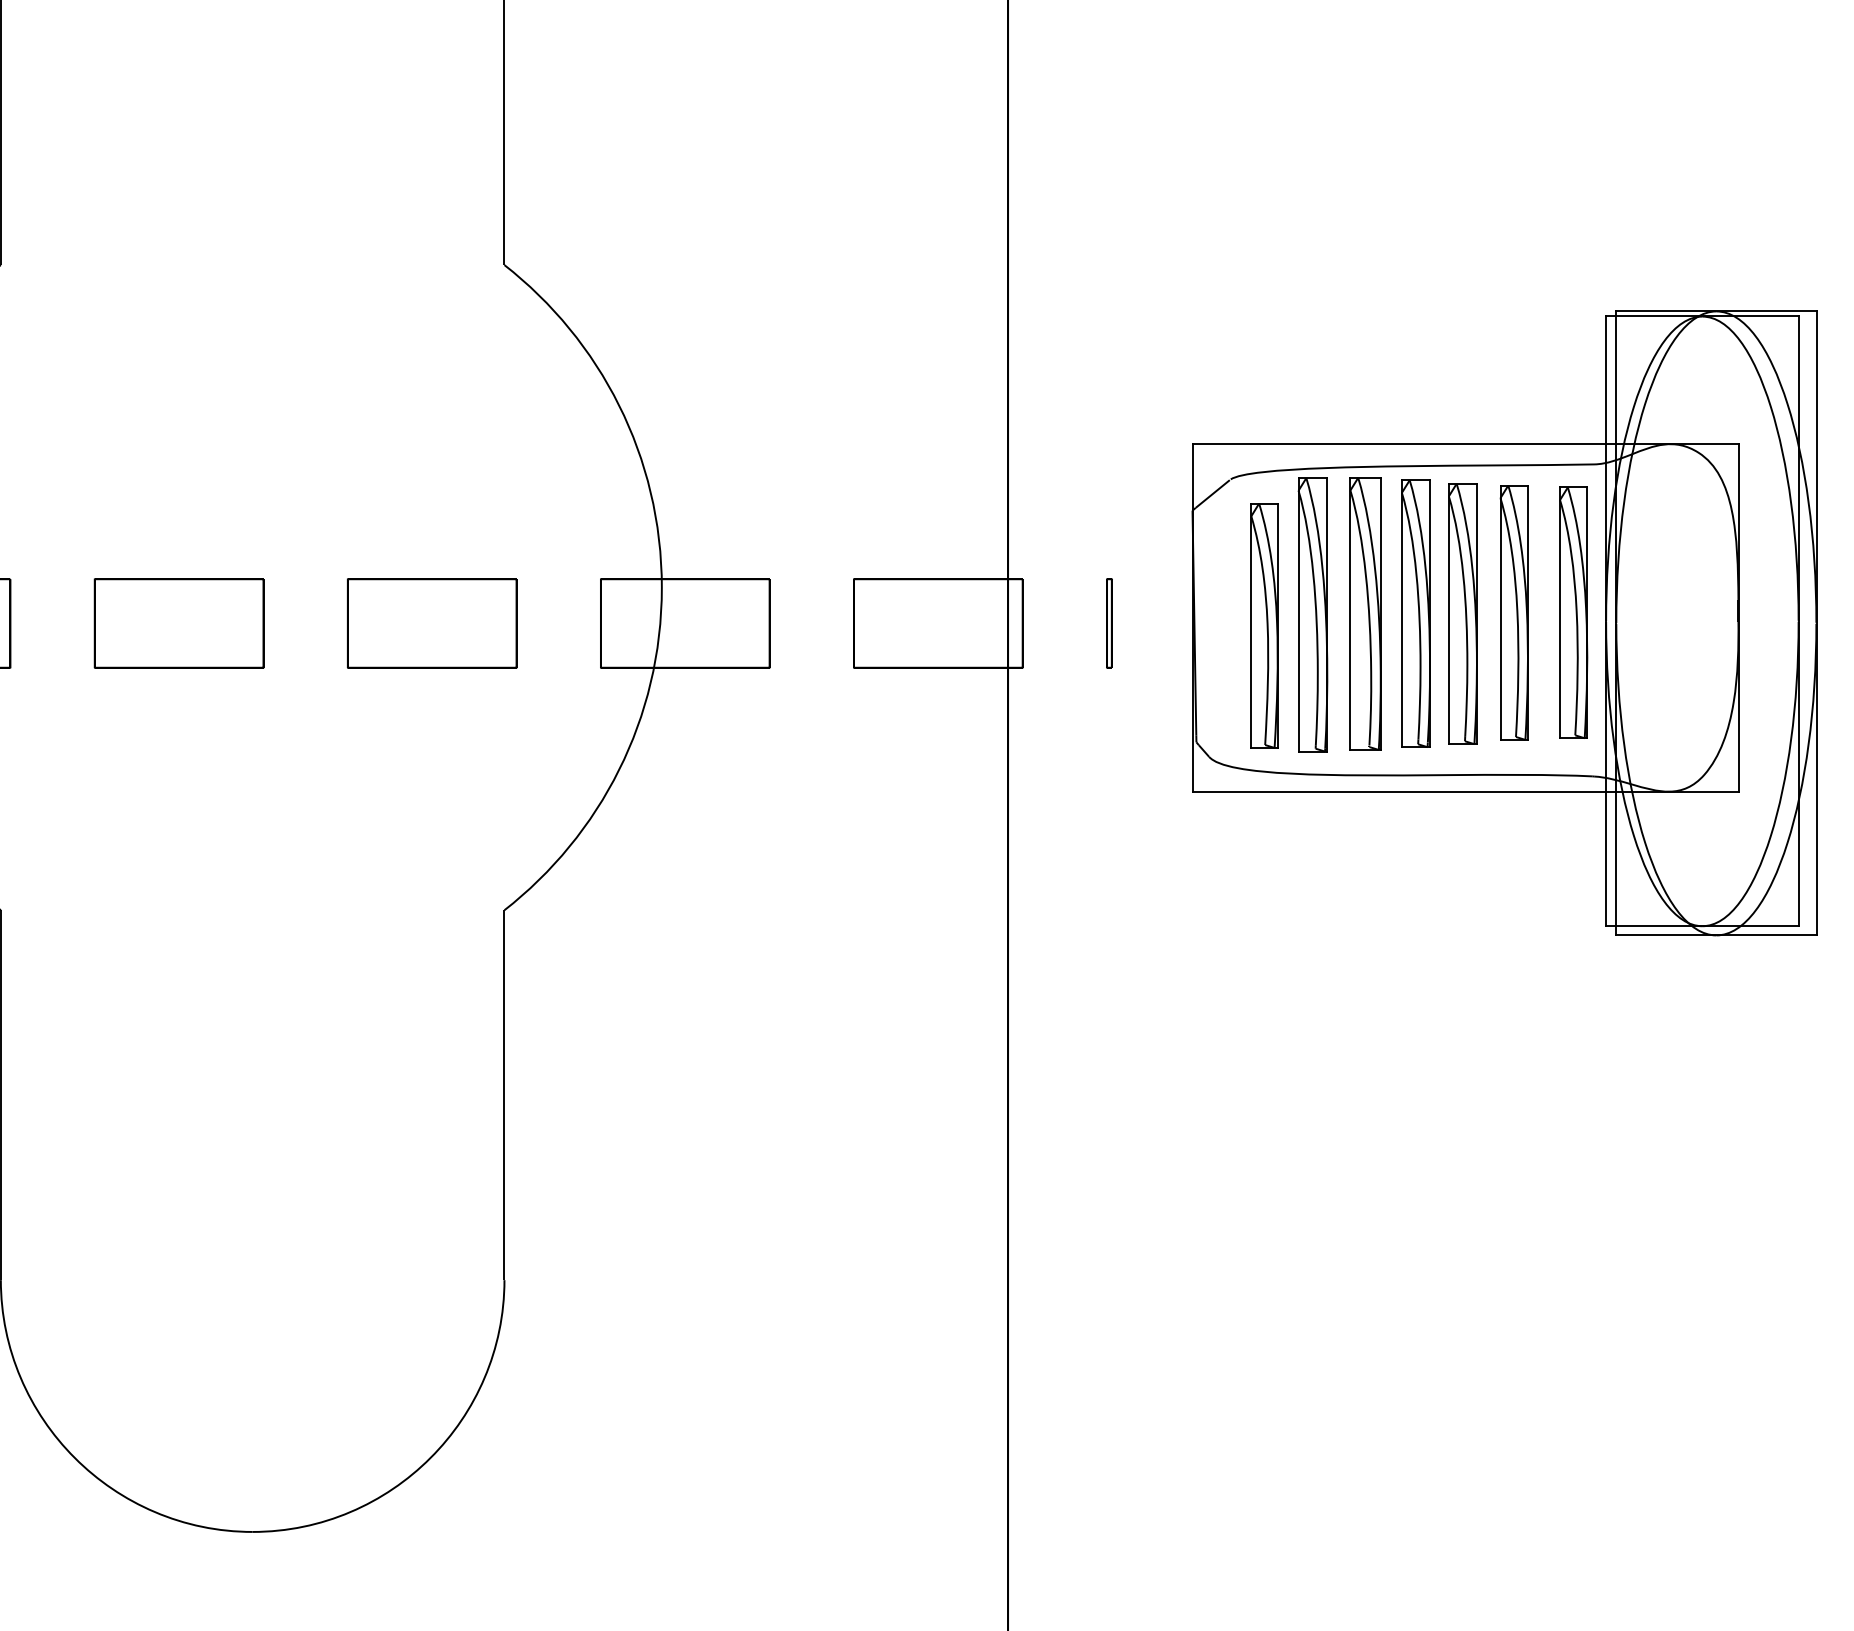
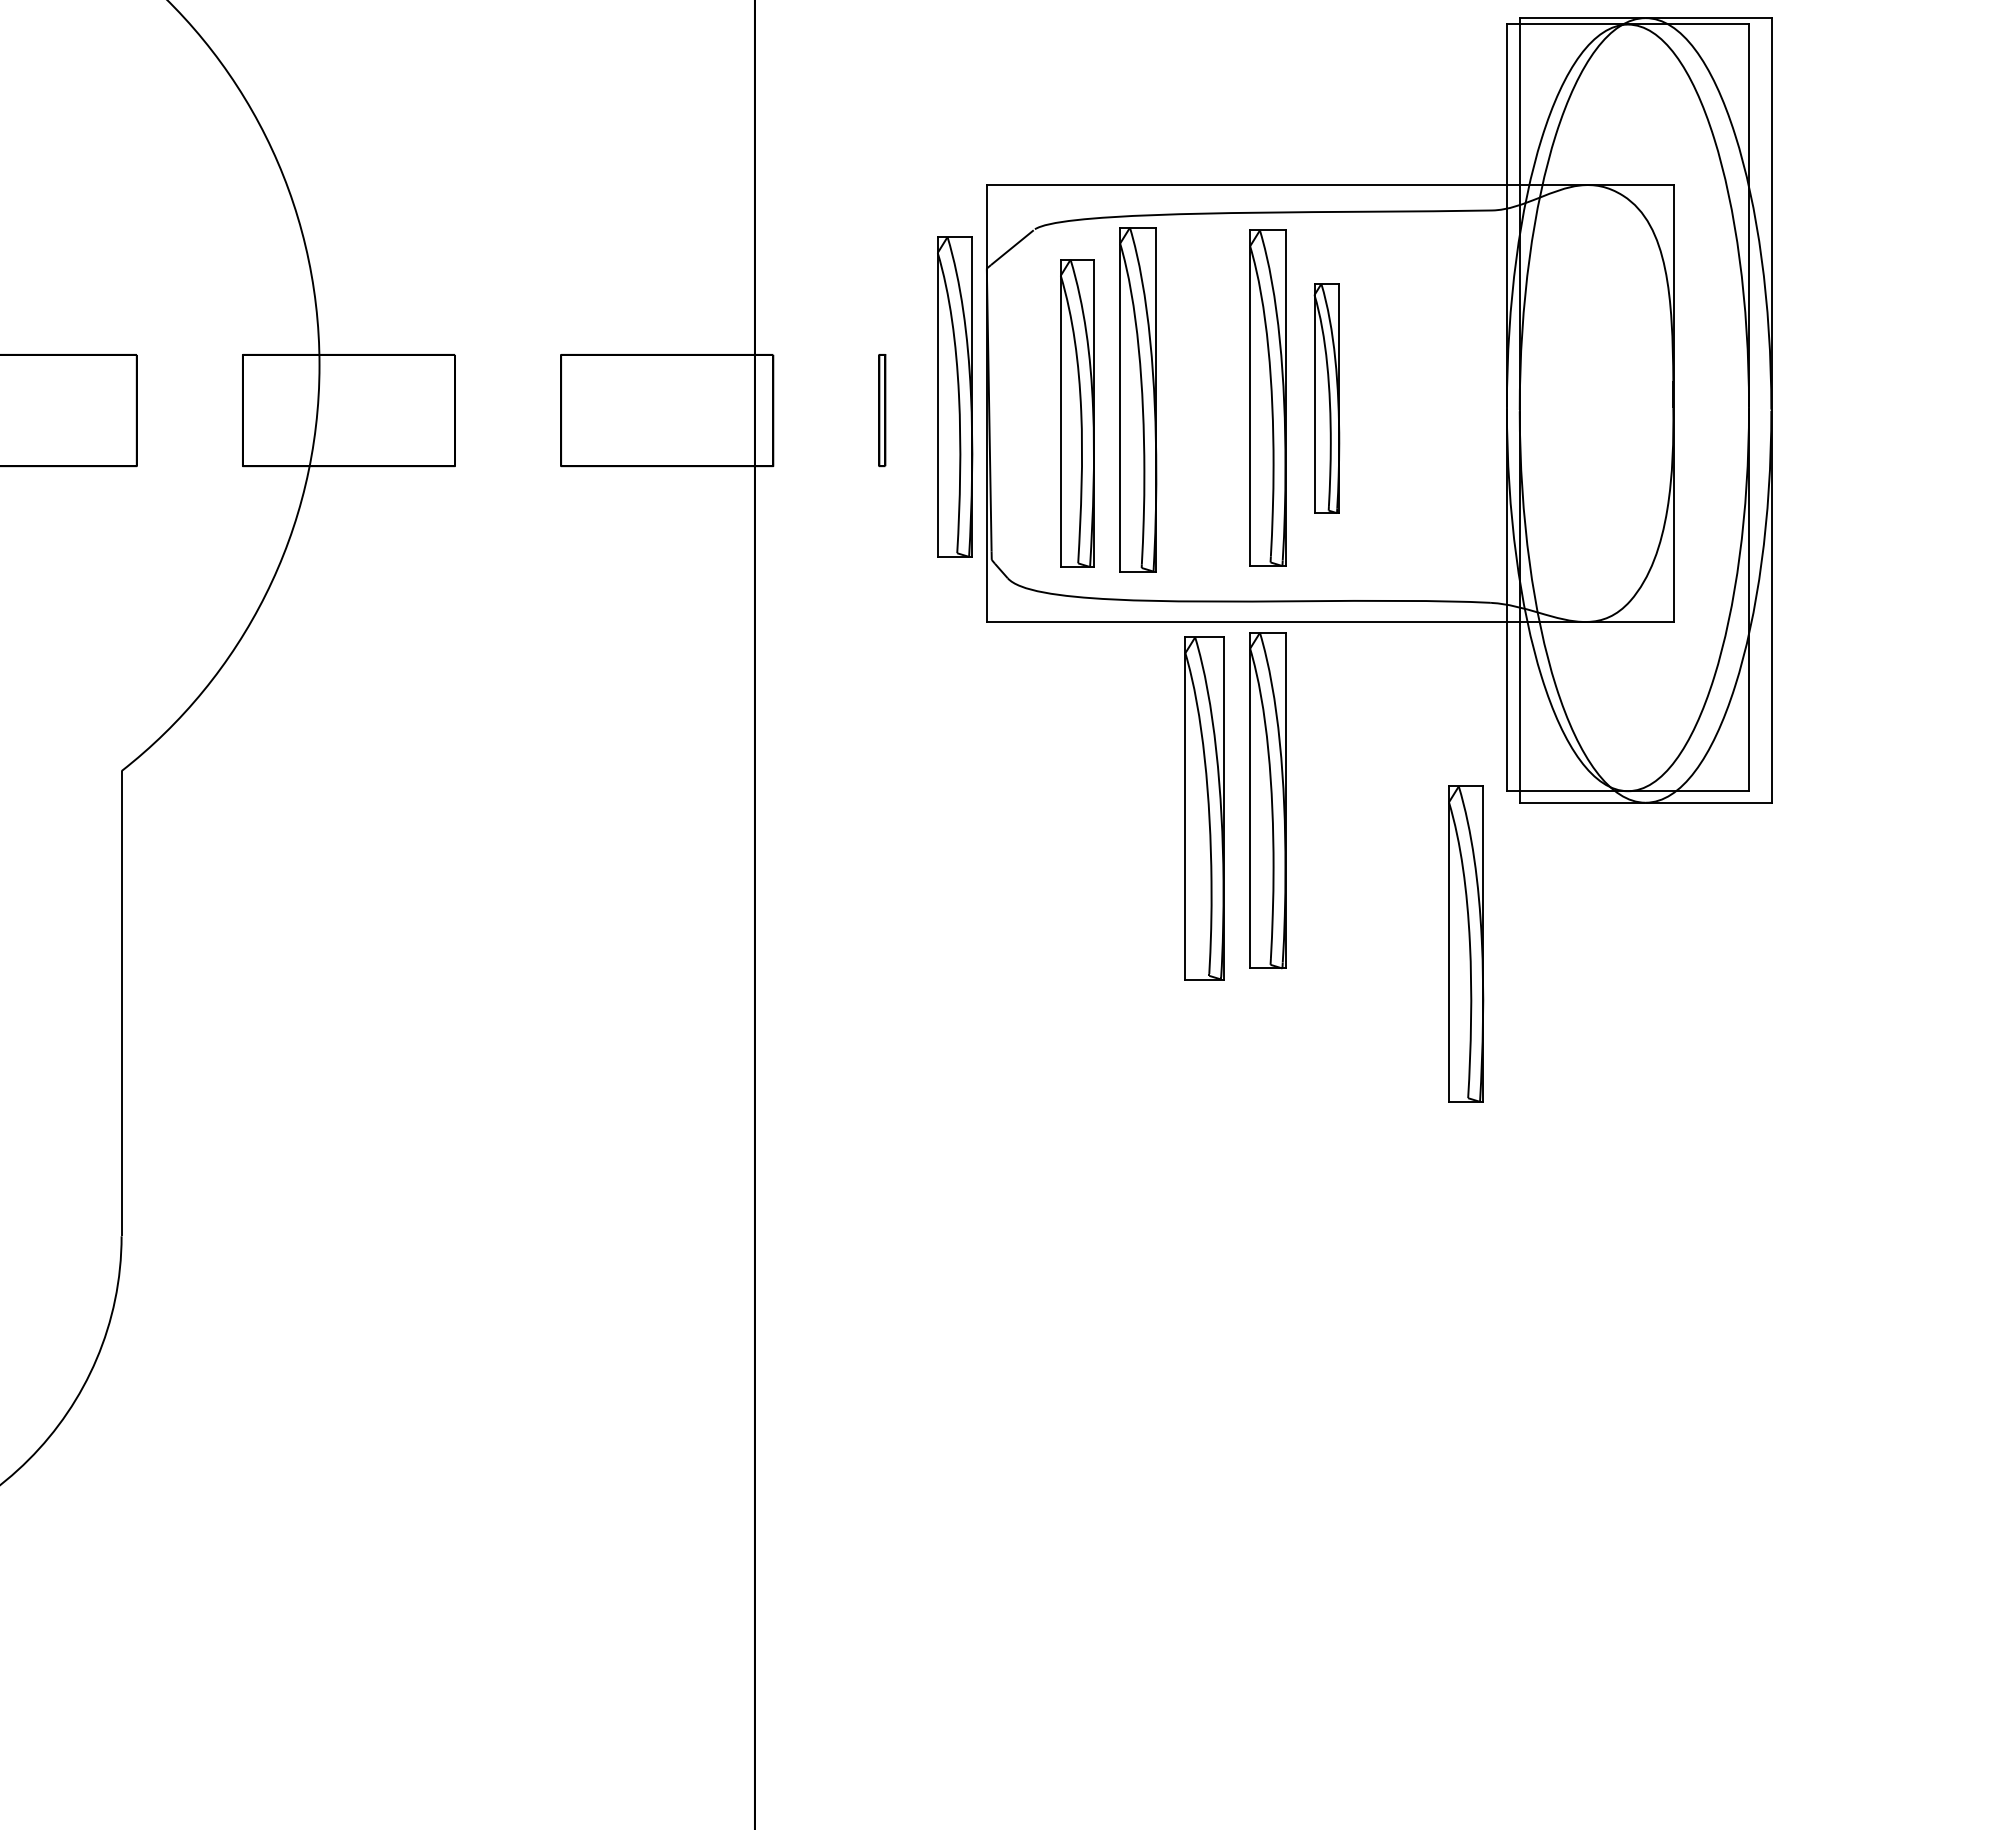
part: (1513, 612) -> (954, 396), moved
part: (1573, 612) -> (1465, 943), moved
part: (1365, 613) -> (1204, 807), moved
part: (1462, 613) -> (1326, 397), size x0.7
part: (1415, 933) -> (1267, 800), added

